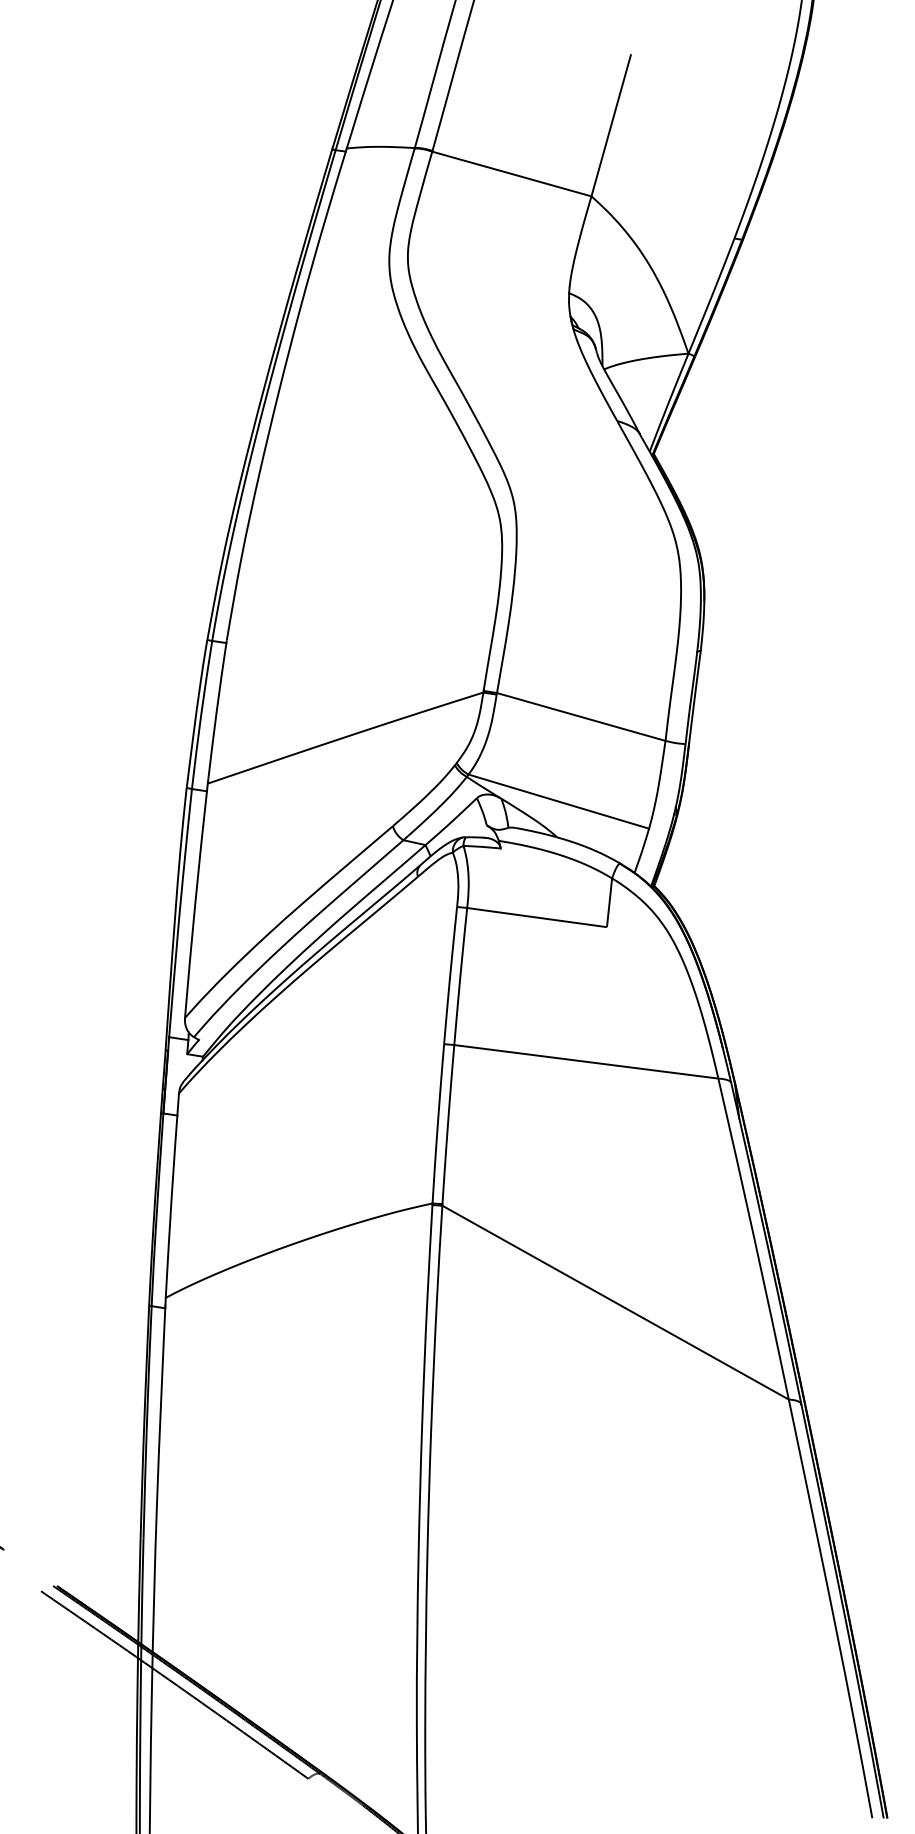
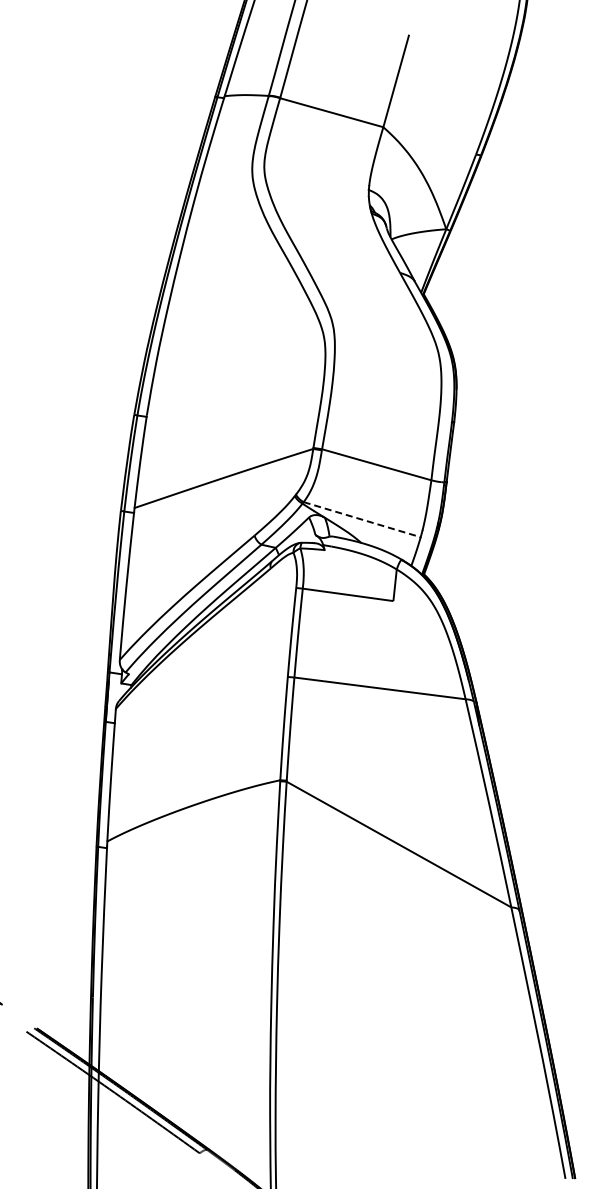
line: (559, 801) -> (362, 519), solid -> dashed

